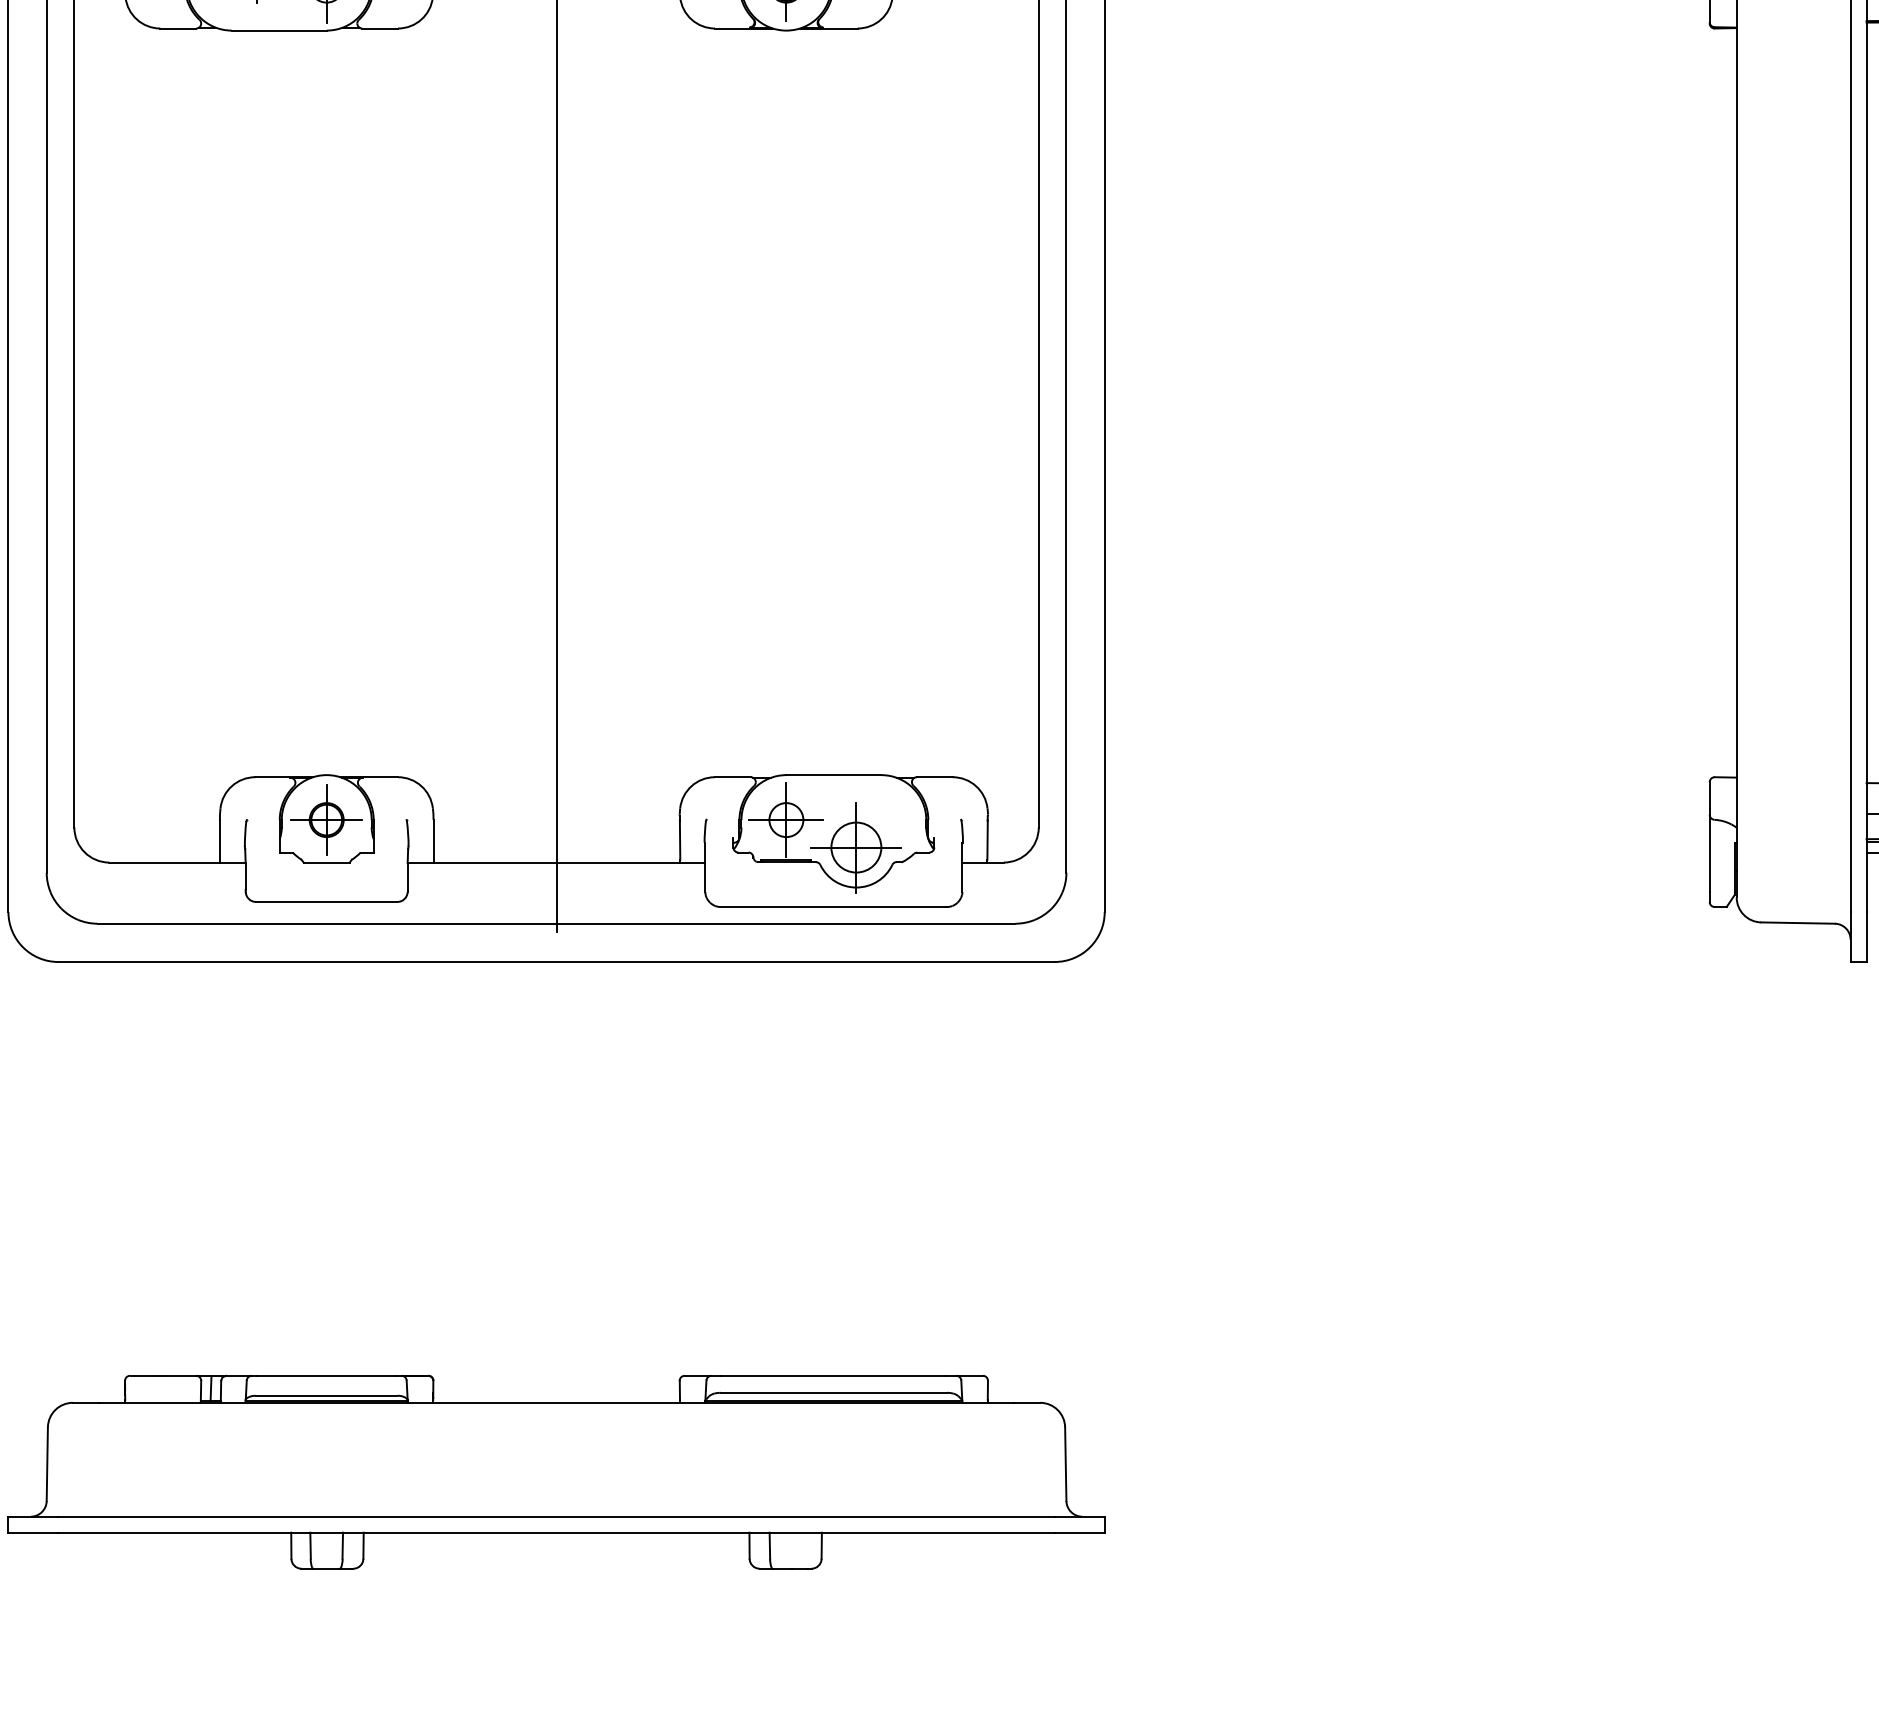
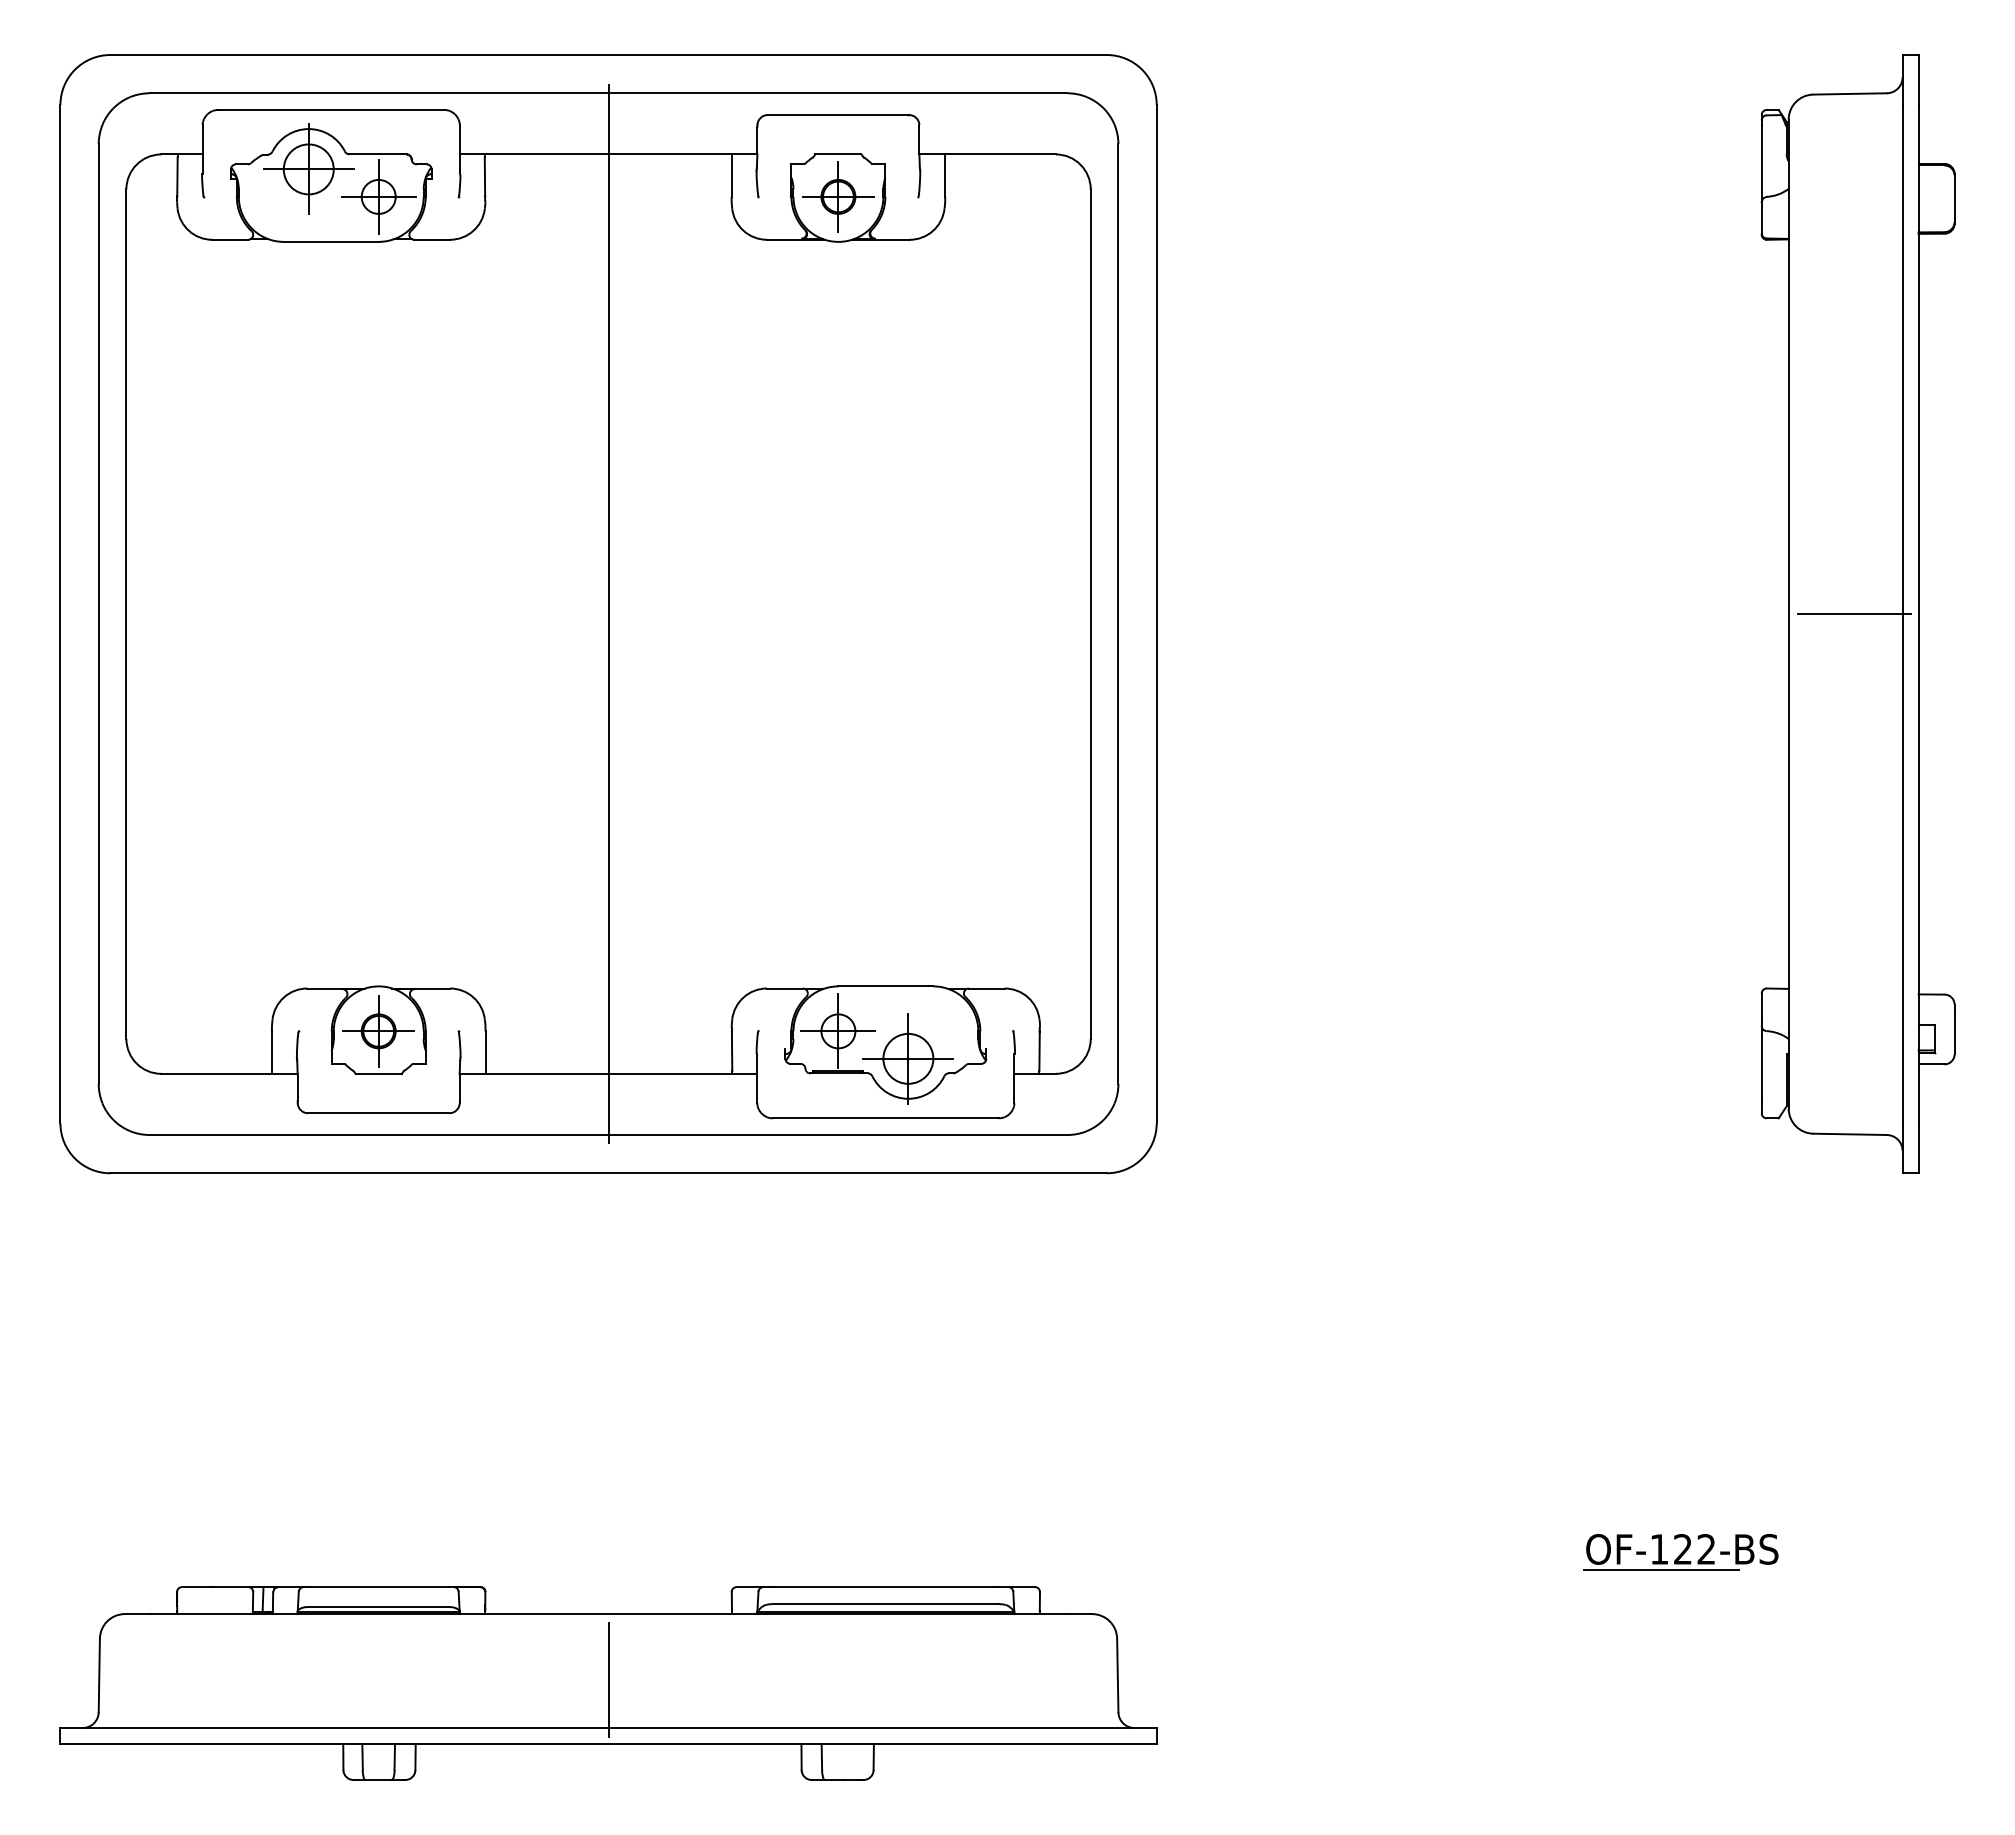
line: (1802, 403) -> (1854, 614), added
part: (1628, 1341) -> (1680, 1552), added
line: (556, 1468) -> (608, 1679), added

